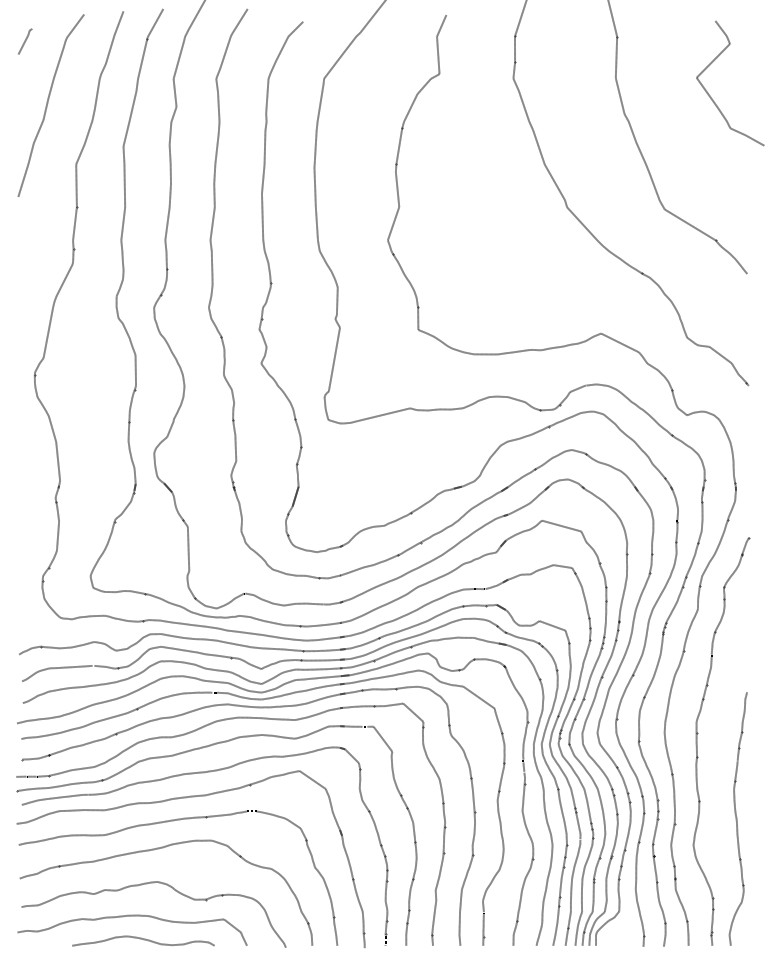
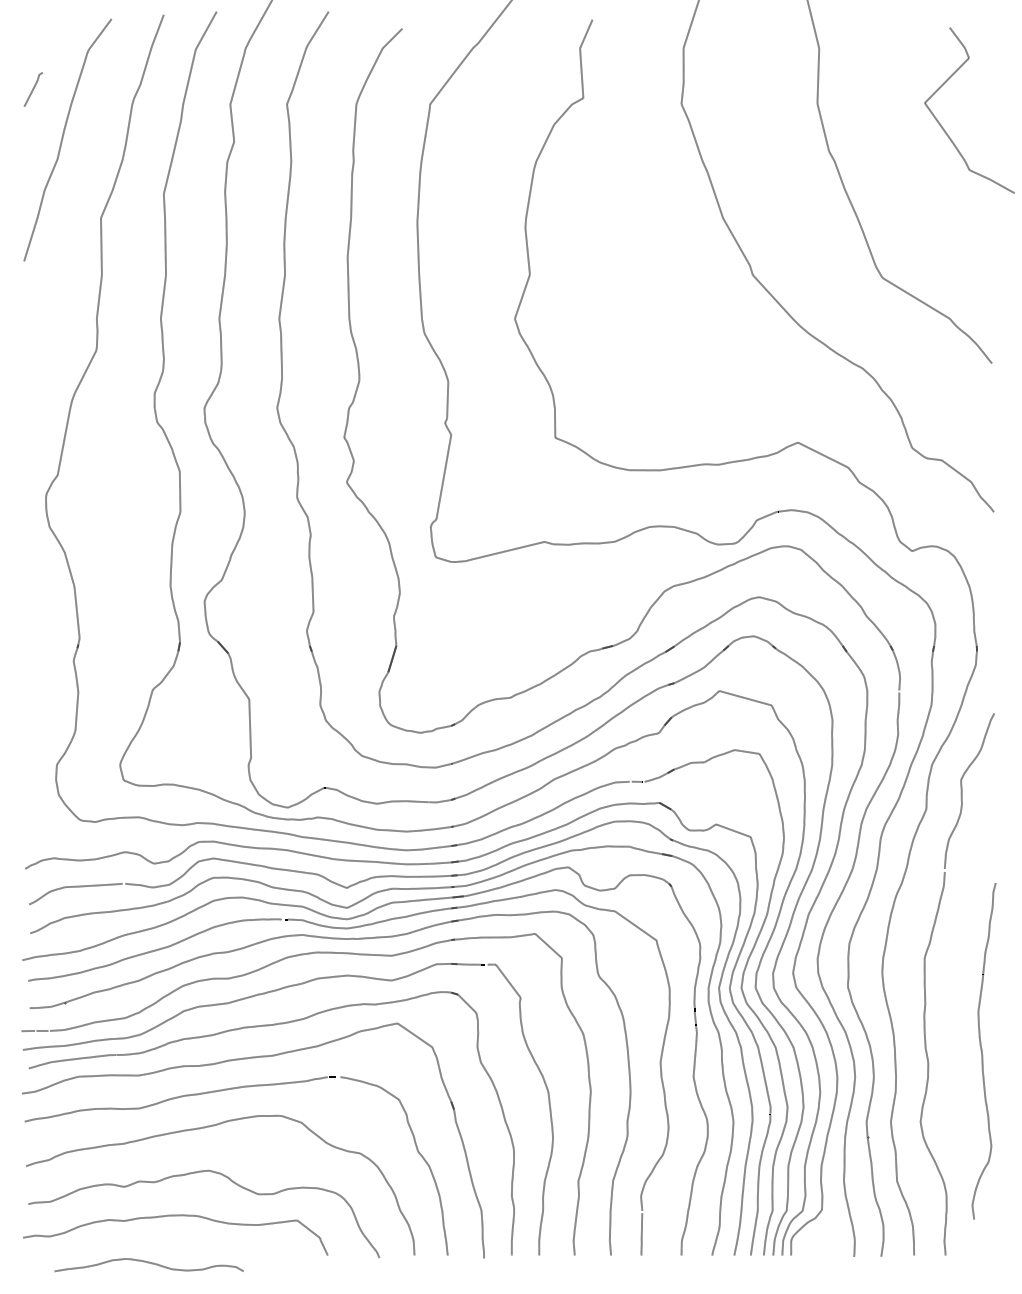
line: (25, 41) -> (33, 89), moved
curve: (737, 818) -> (982, 1050), moved
curve: (143, 939) -> (149, 1263), moved

